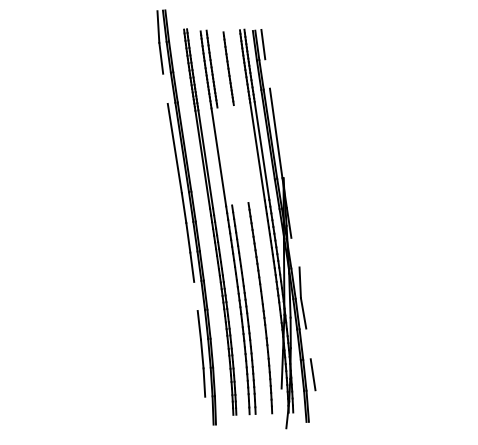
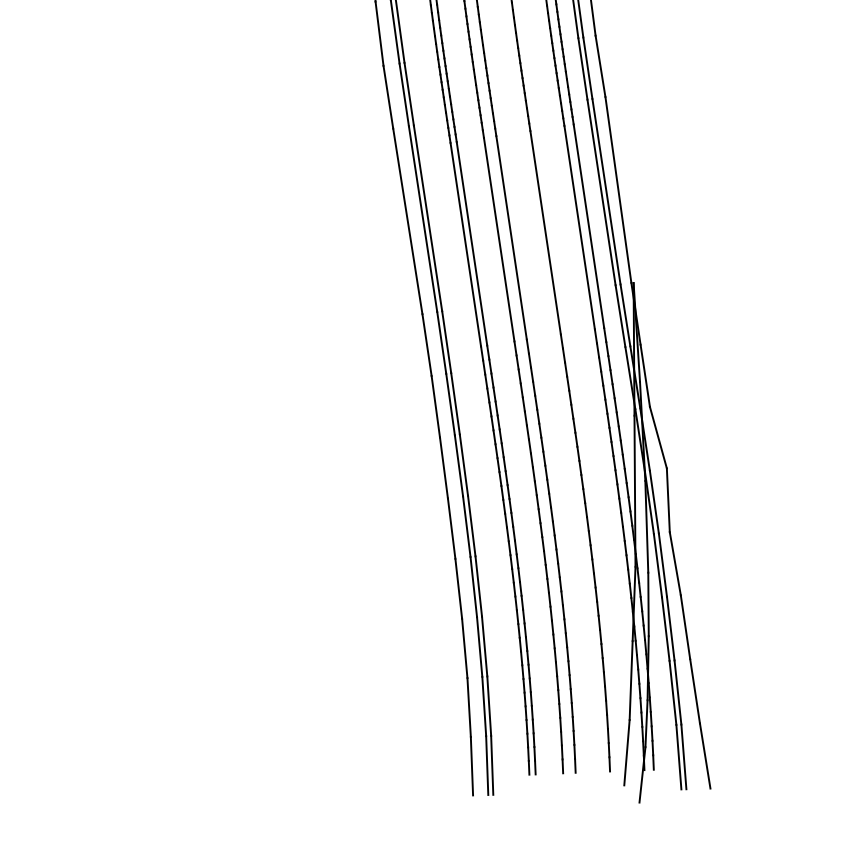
line: (267, 73) -> (600, 65), added
line: (165, 88) -> (388, 96), added
line: (240, 154) -> (544, 233), added
line: (224, 156) -> (510, 237), added
line: (295, 252) -> (658, 437), added
line: (195, 295) -> (450, 526), added
line: (308, 343) -> (685, 626), added
line: (280, 404) -> (627, 753), added
line: (317, 405) -> (704, 755), added
line: (205, 410) -> (471, 765), added

